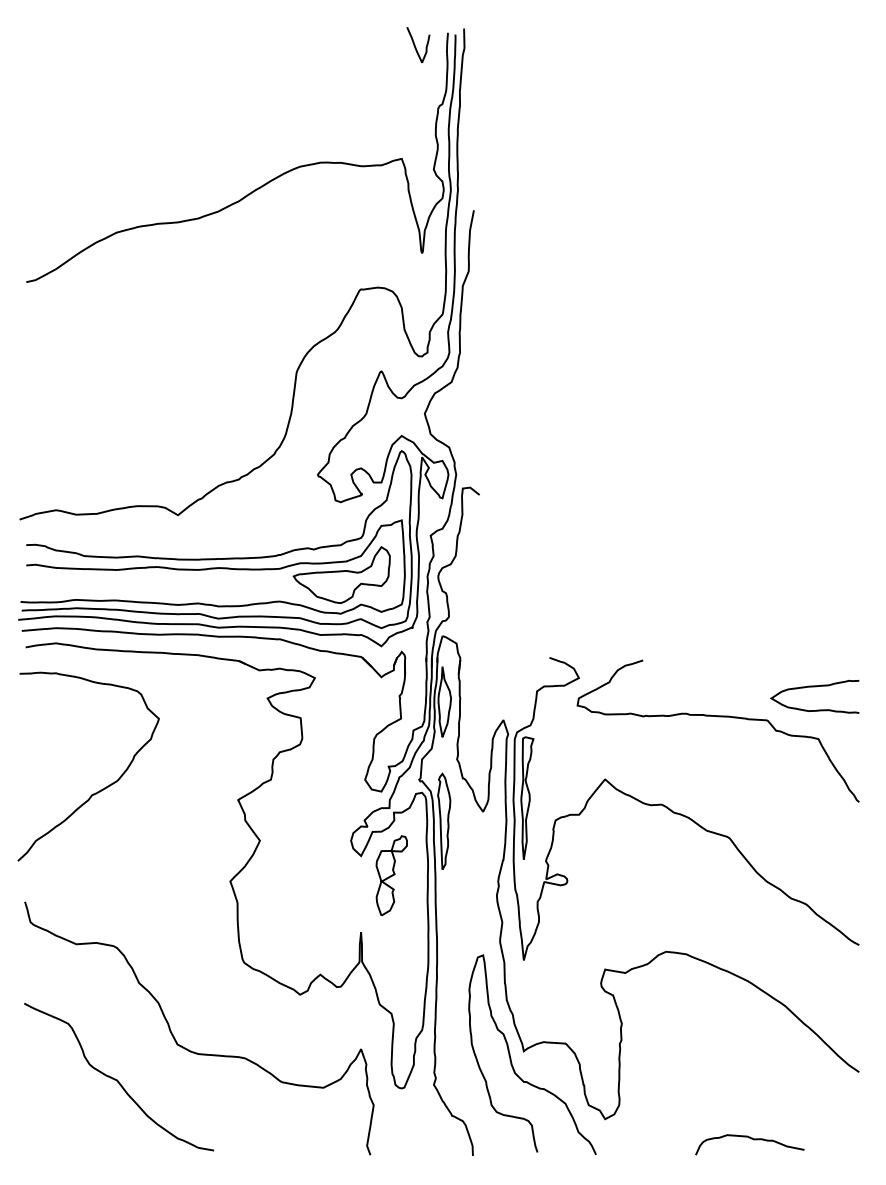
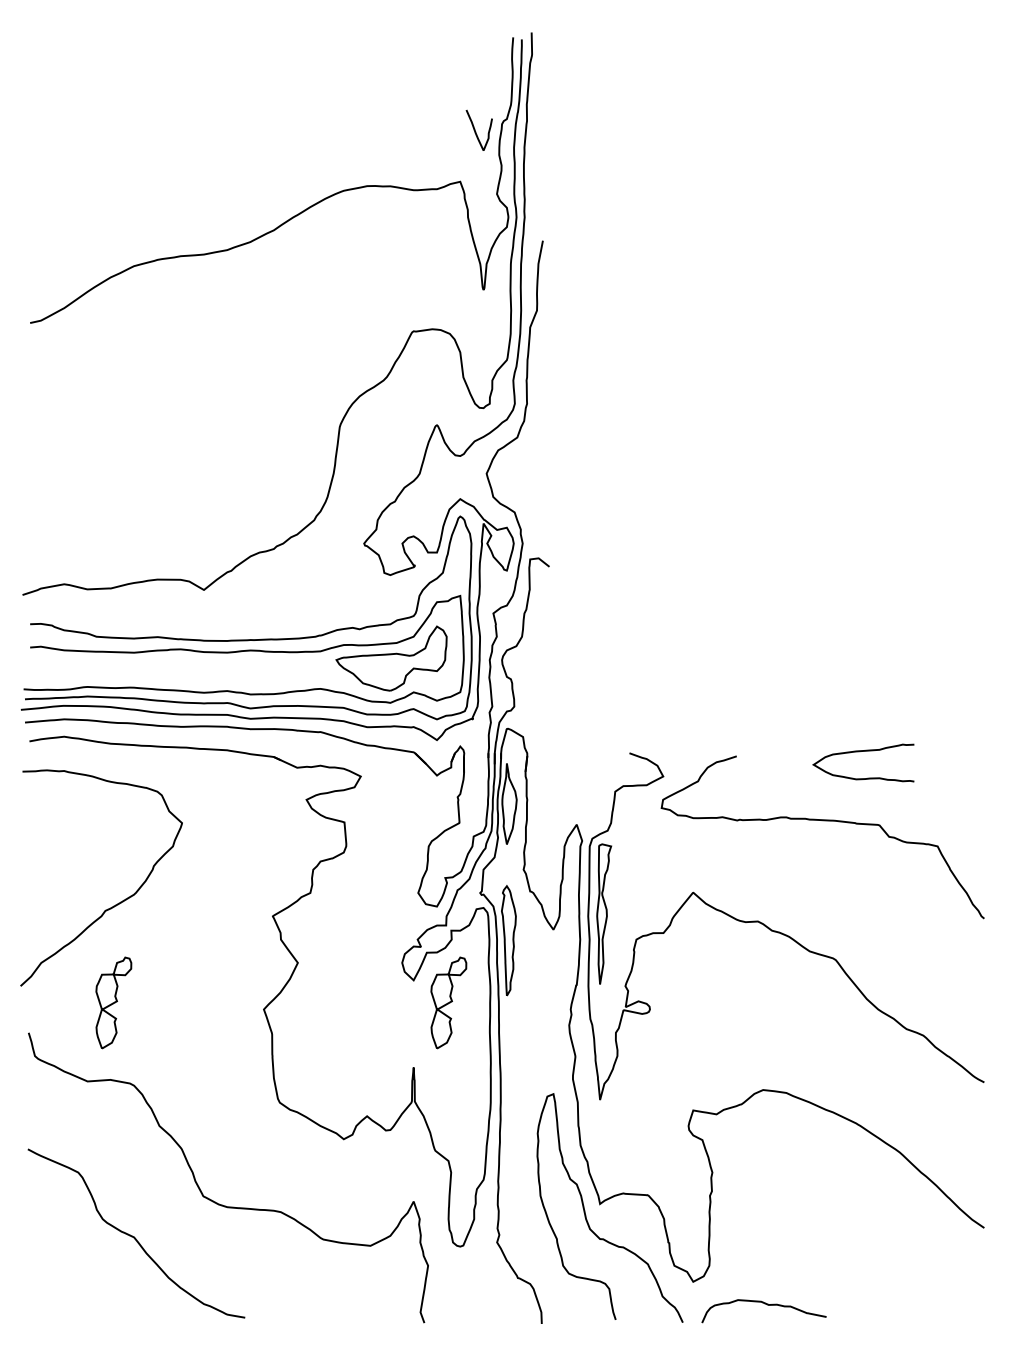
curve: (415, 46) -> (476, 131), moved
curve: (811, 687) -> (859, 752), moved
part: (99, 875) -> (113, 1002), added
curve: (750, 1138) -> (764, 1304), moved

